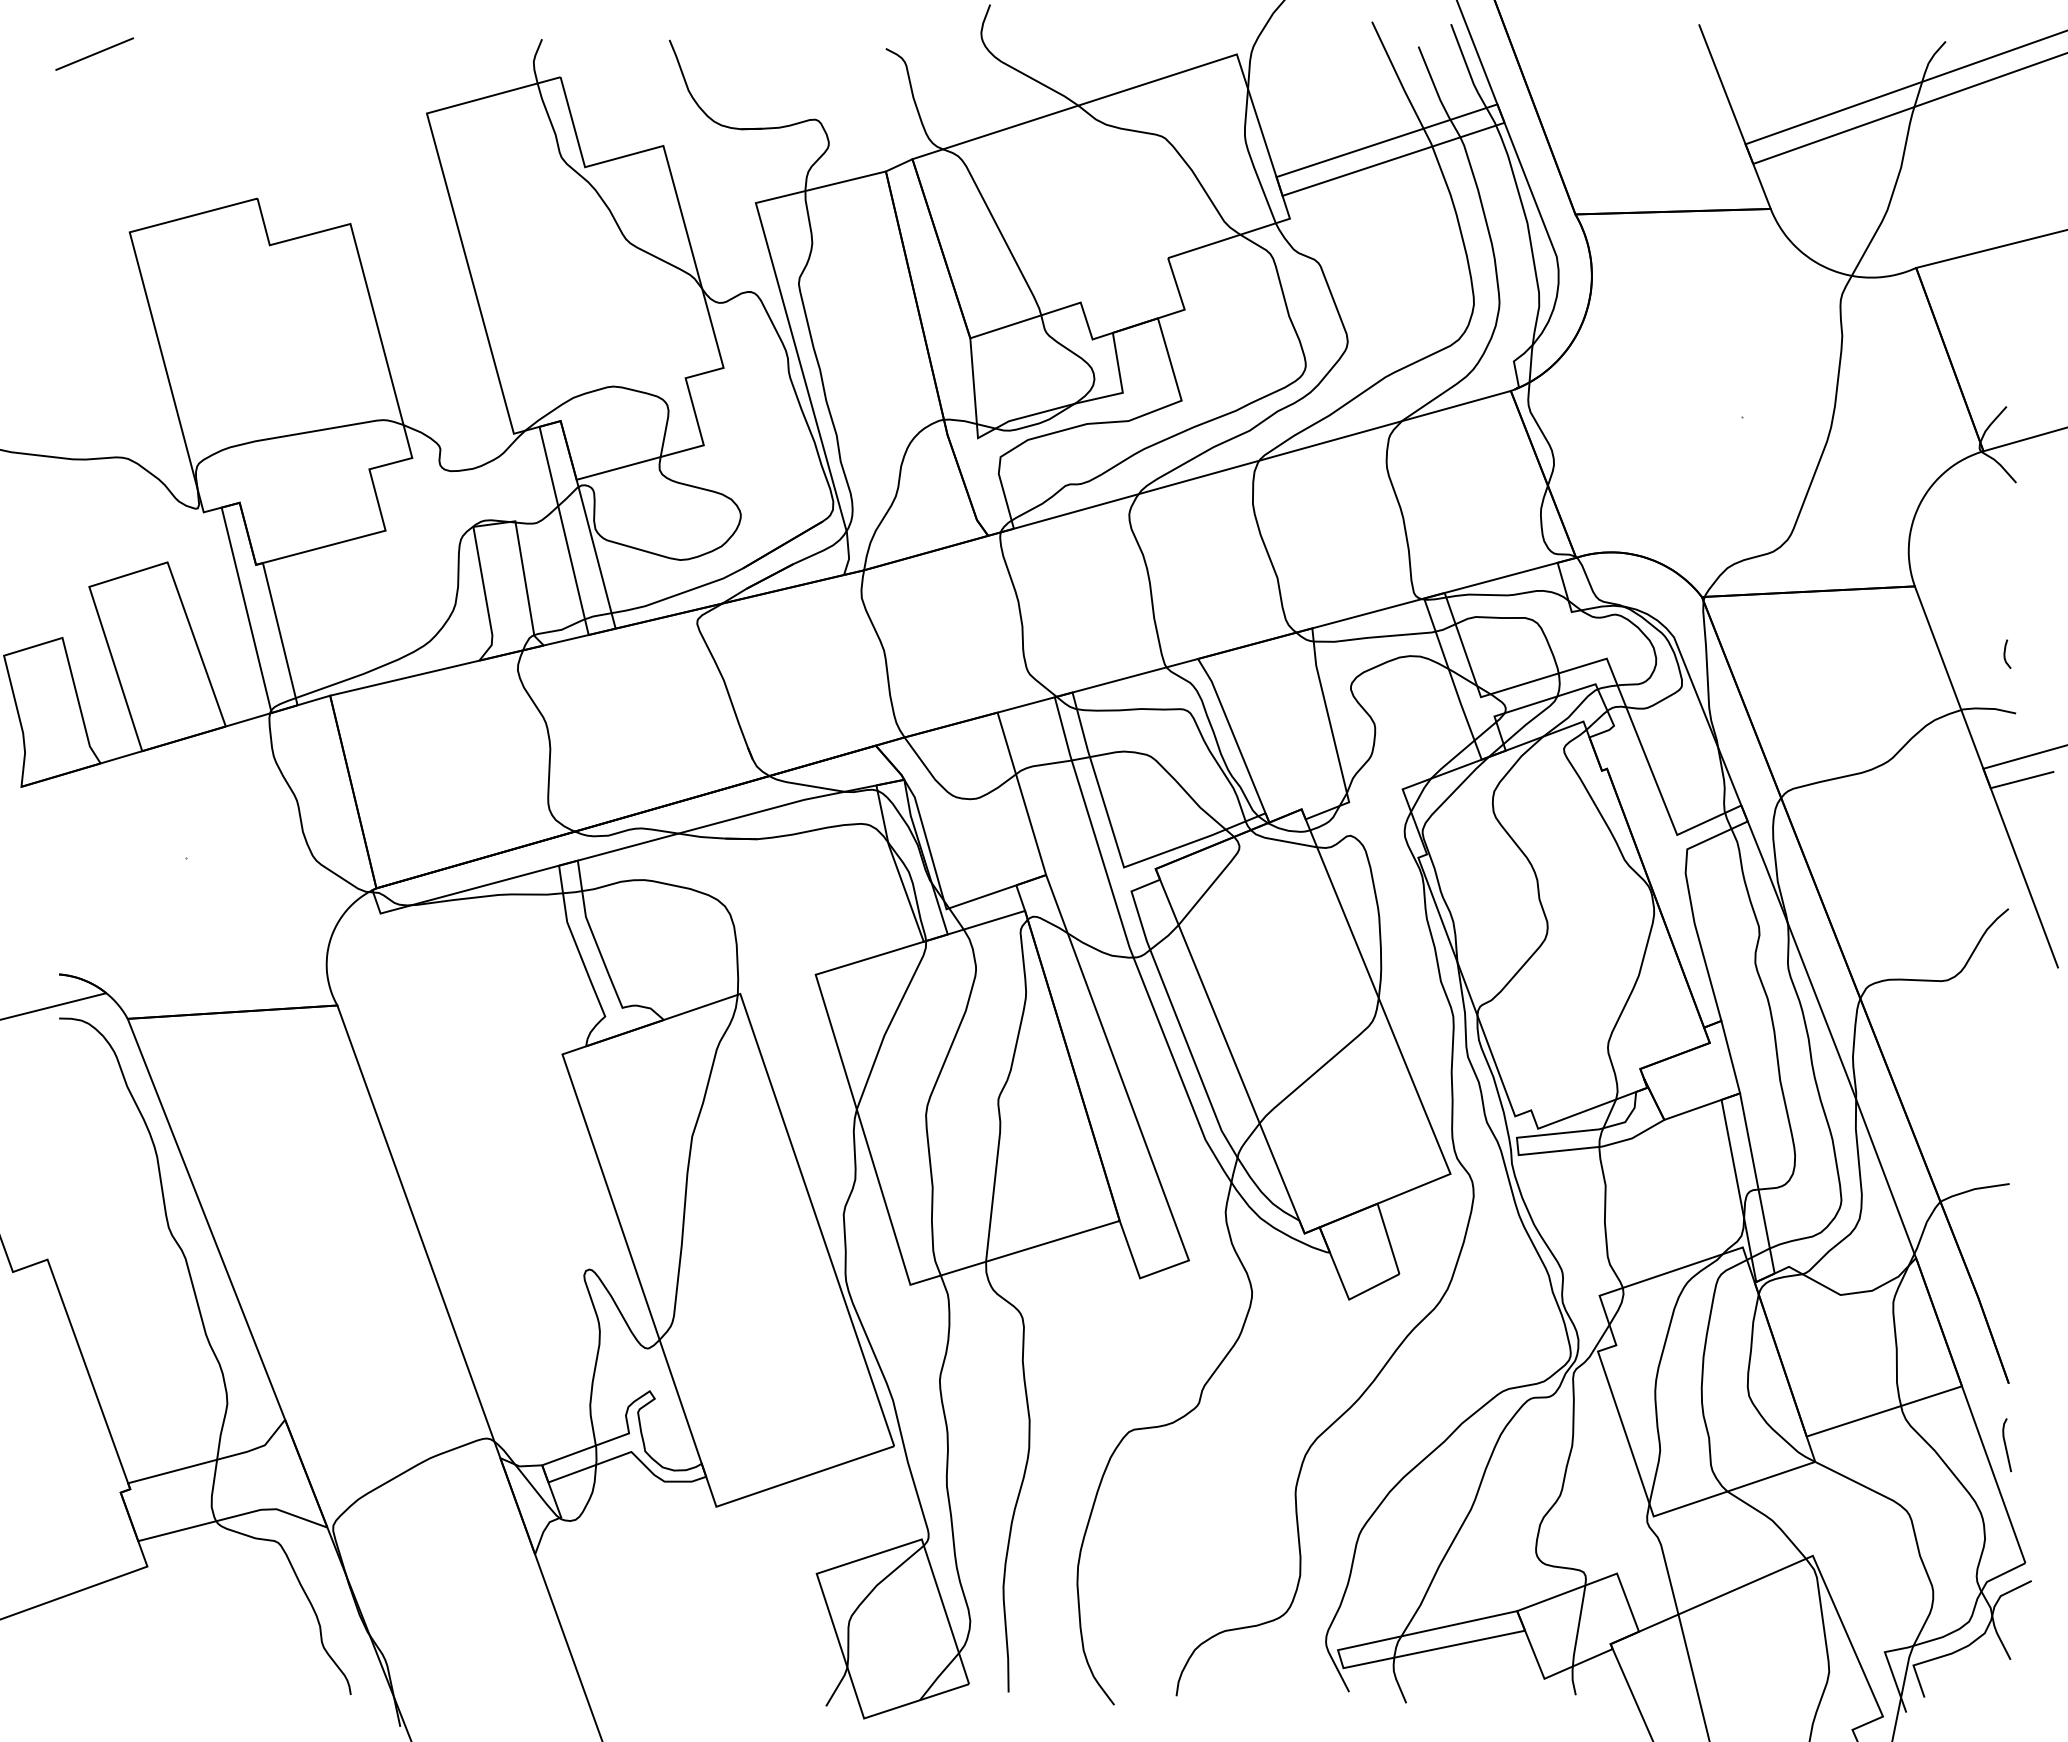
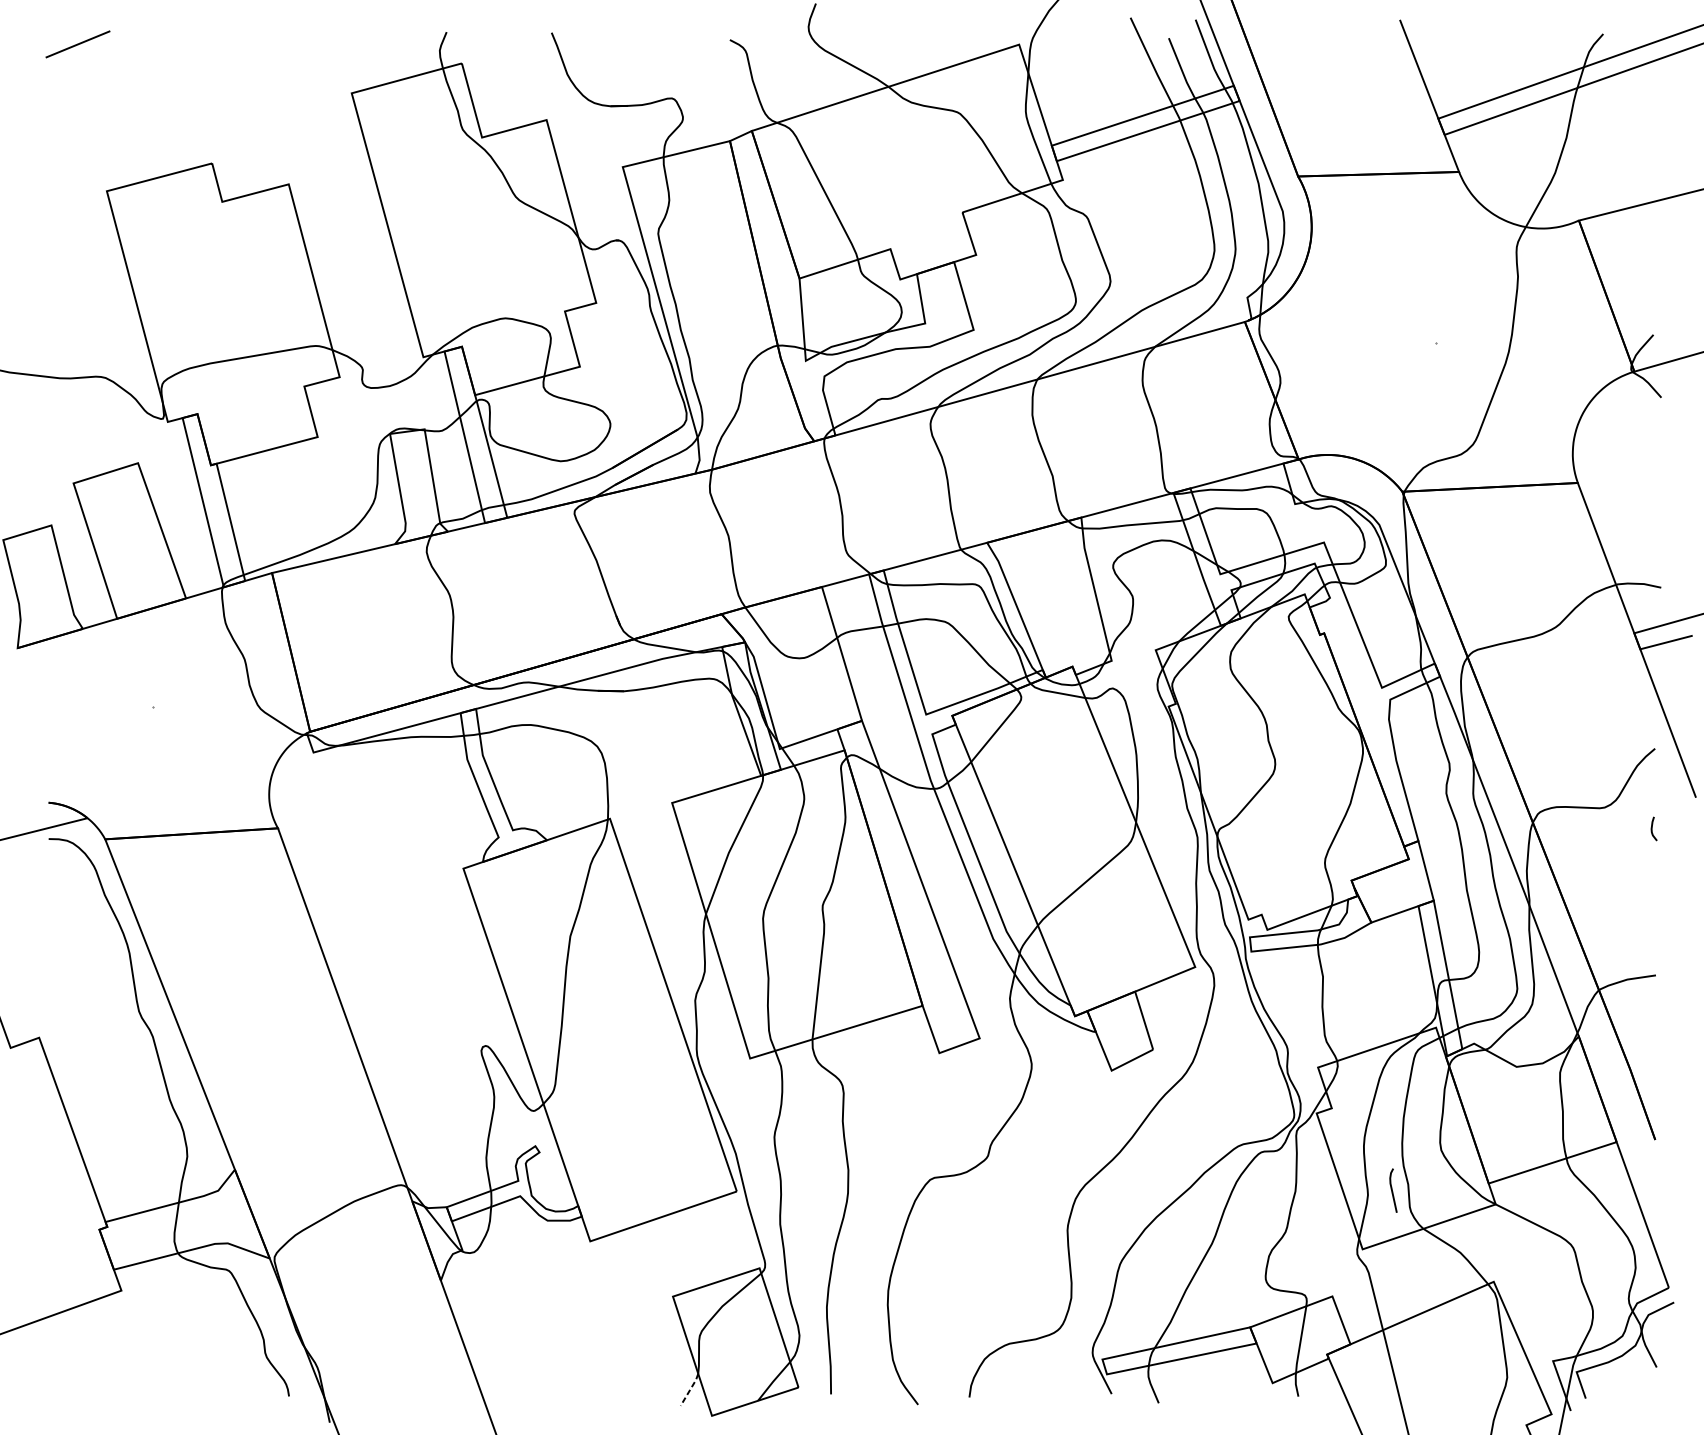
curve: (2005, 653) -> (1652, 828), moved
line: (2006, 1445) -> (1392, 1190), moved
line: (837, 1686) -> (690, 1389), solid -> dashed

